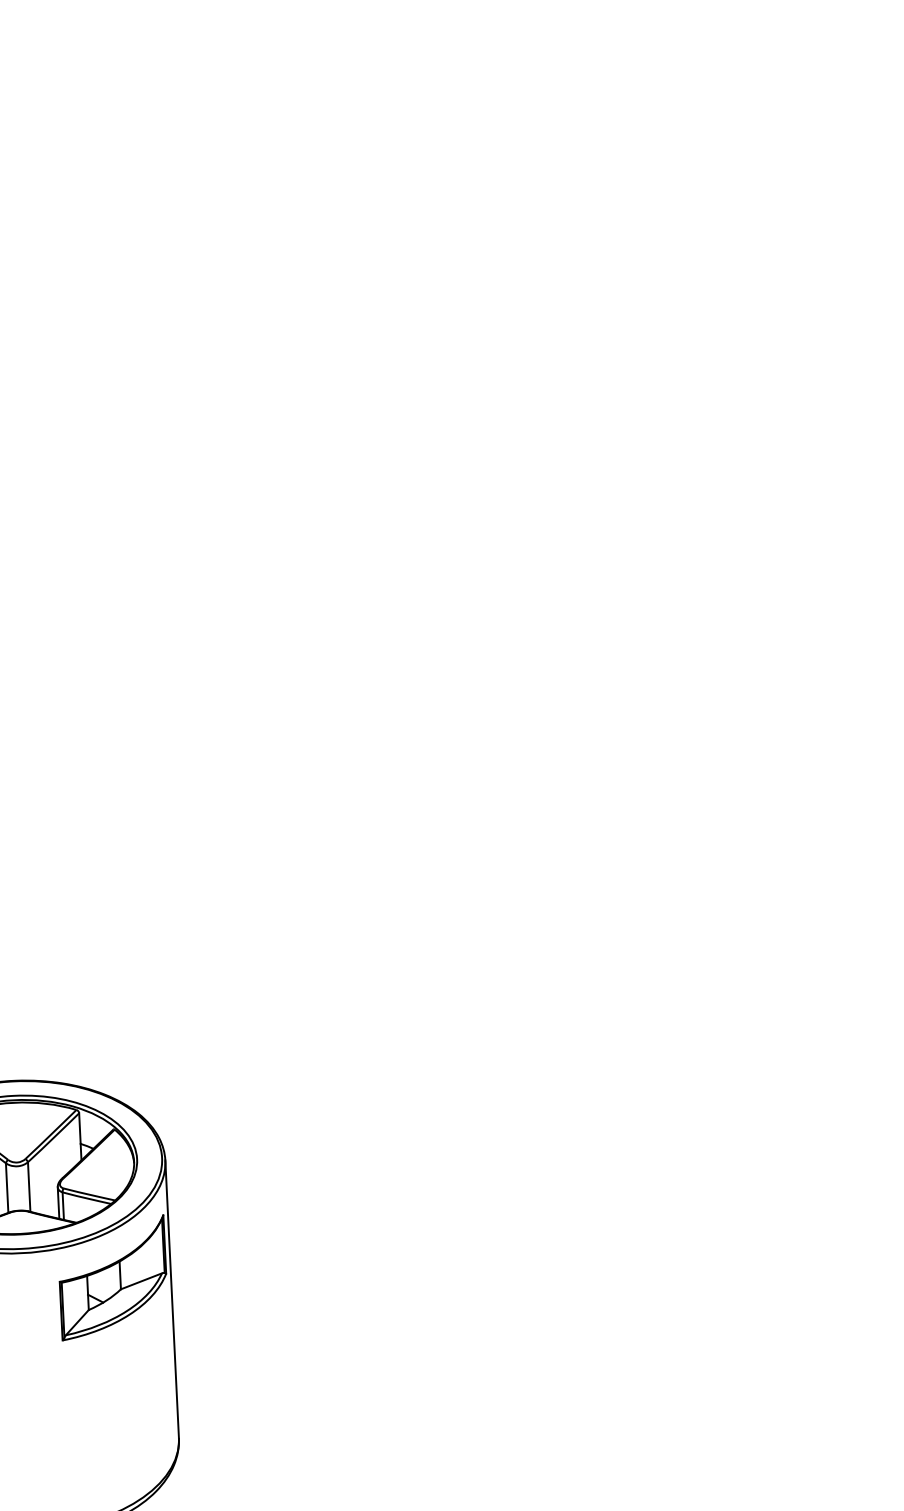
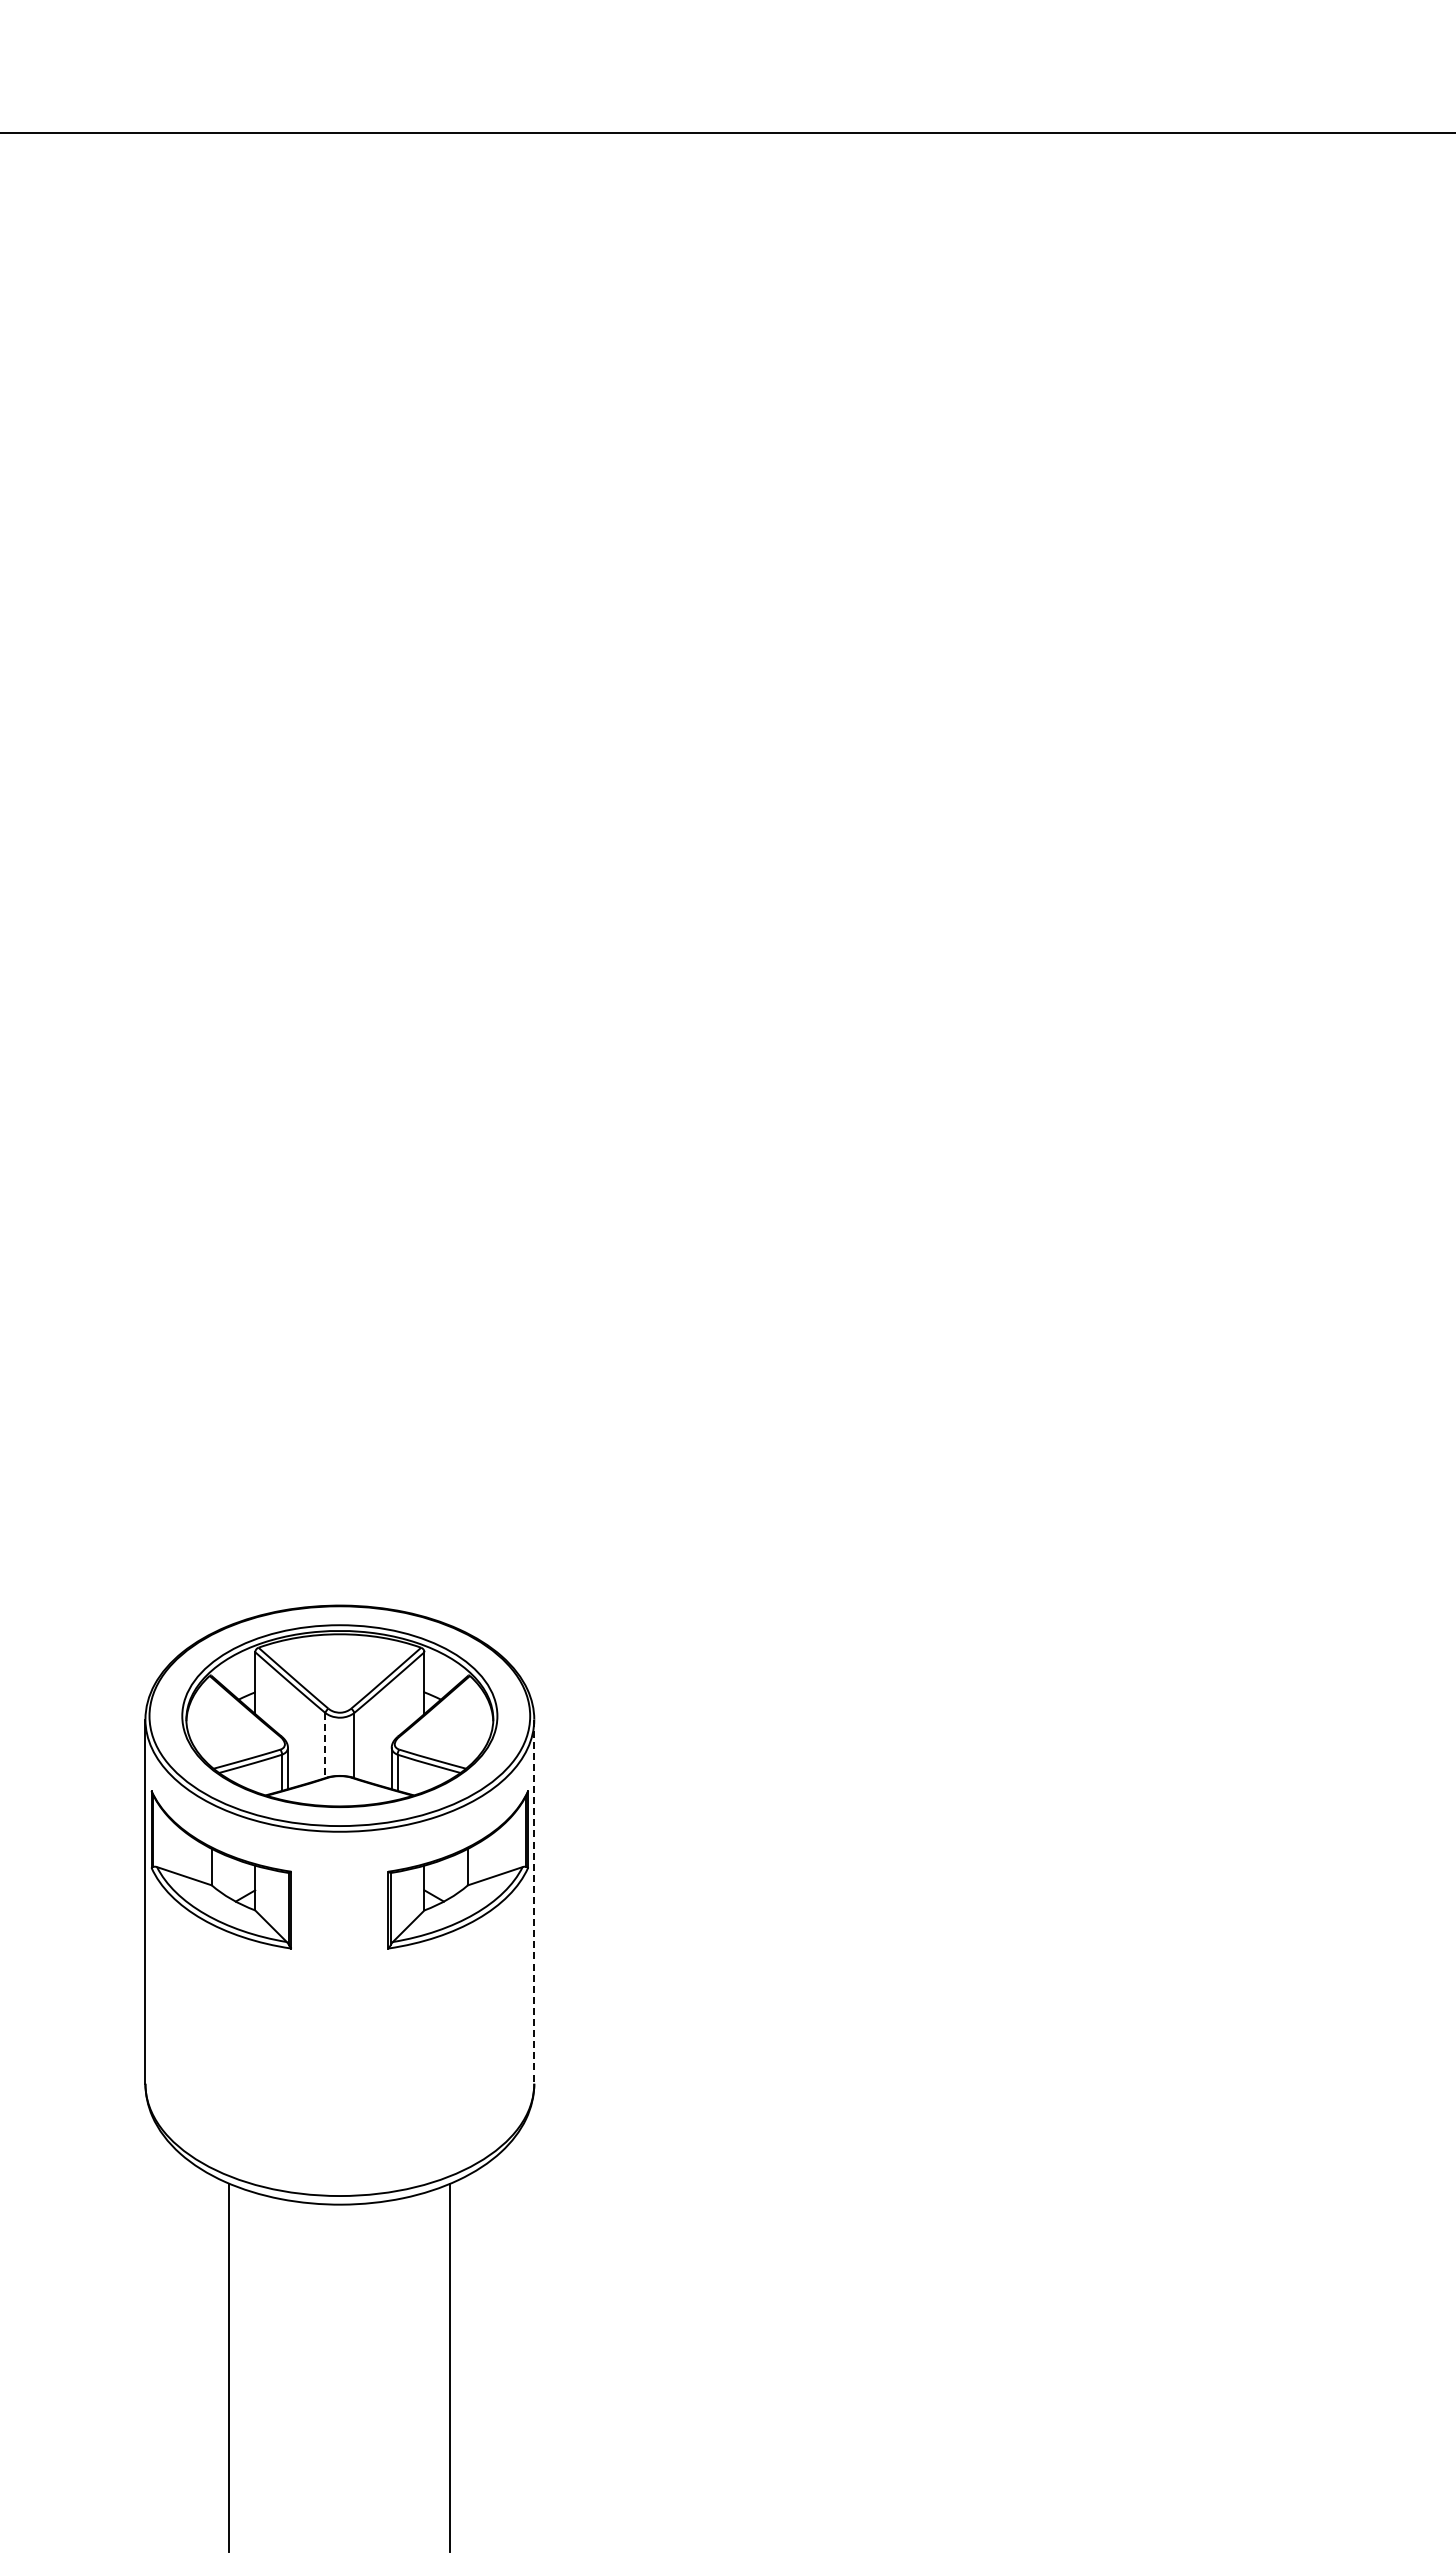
line: (7, 1188) -> (325, 1745), solid -> dashed
line: (172, 1299) -> (534, 1902), solid -> dashed

